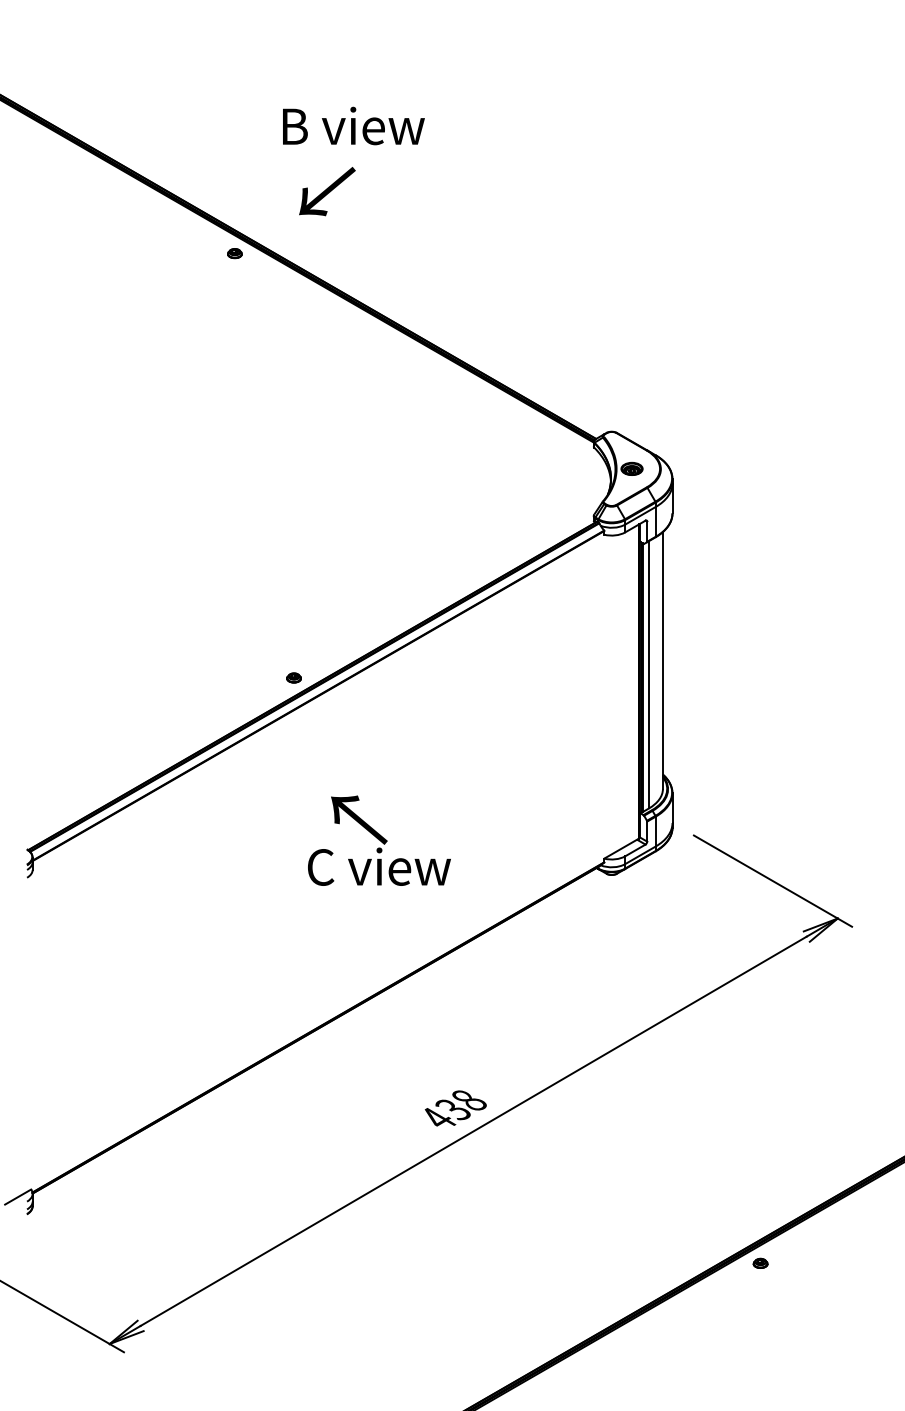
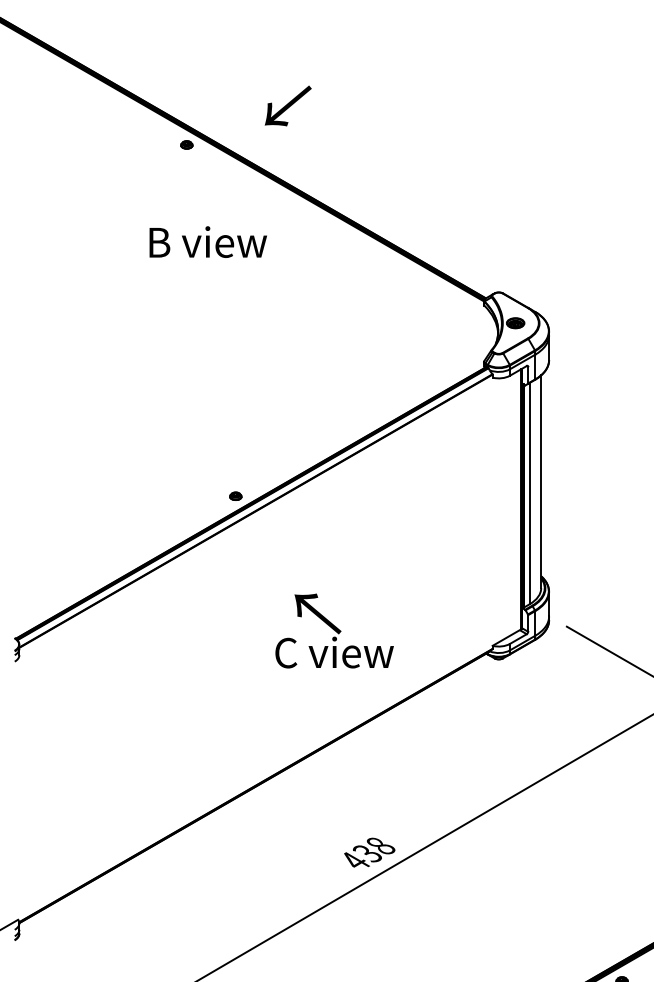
text: (353, 125) -> (208, 241), moved
text: (327, 191) -> (288, 105), moved
text: (379, 840) -> (334, 630), moved

